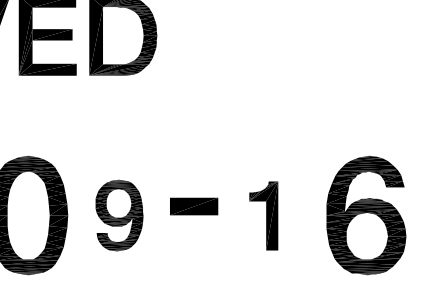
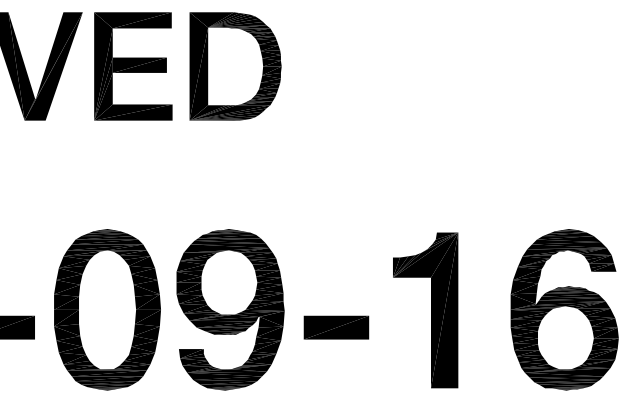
part: (194, 206) -> (336, 327), moved
part: (119, 215) -> (230, 309), size x1.67
part: (263, 216) -> (425, 310), size x1.67

